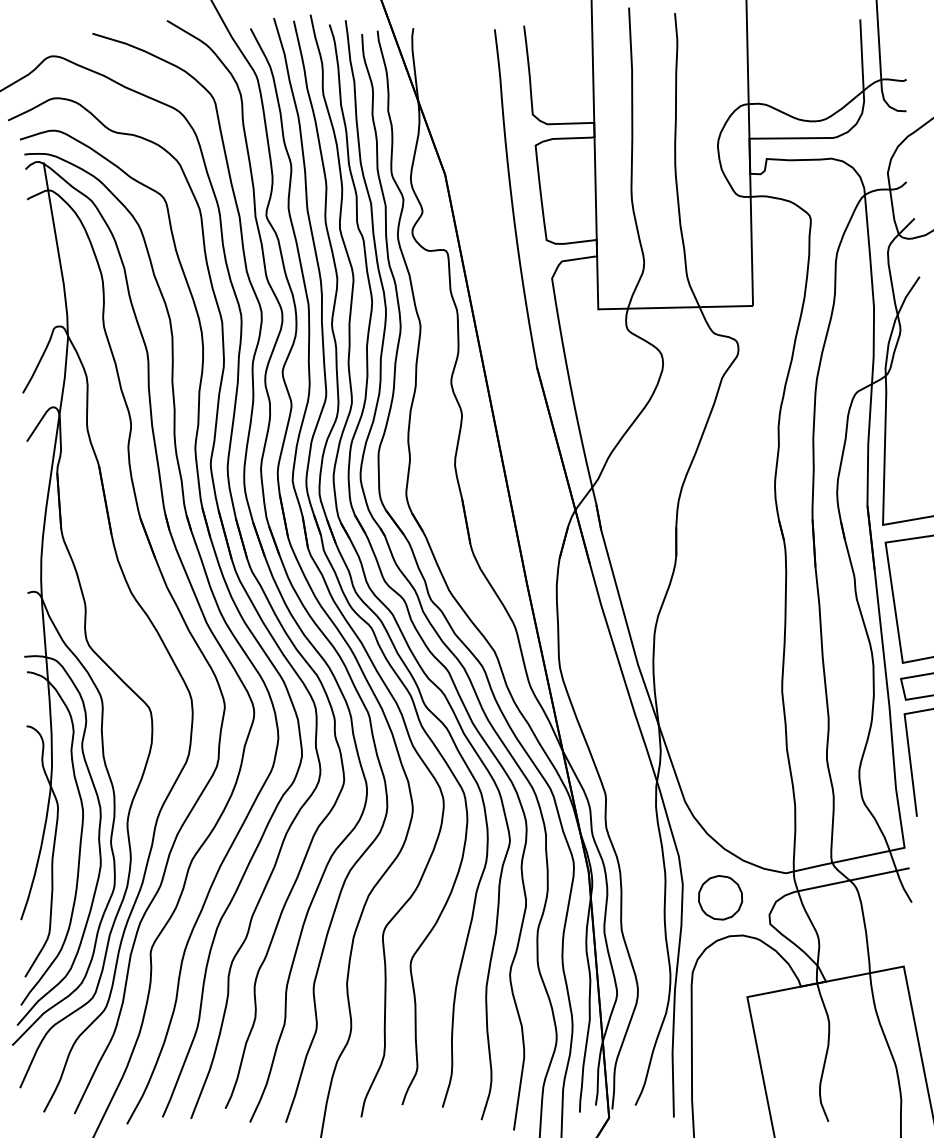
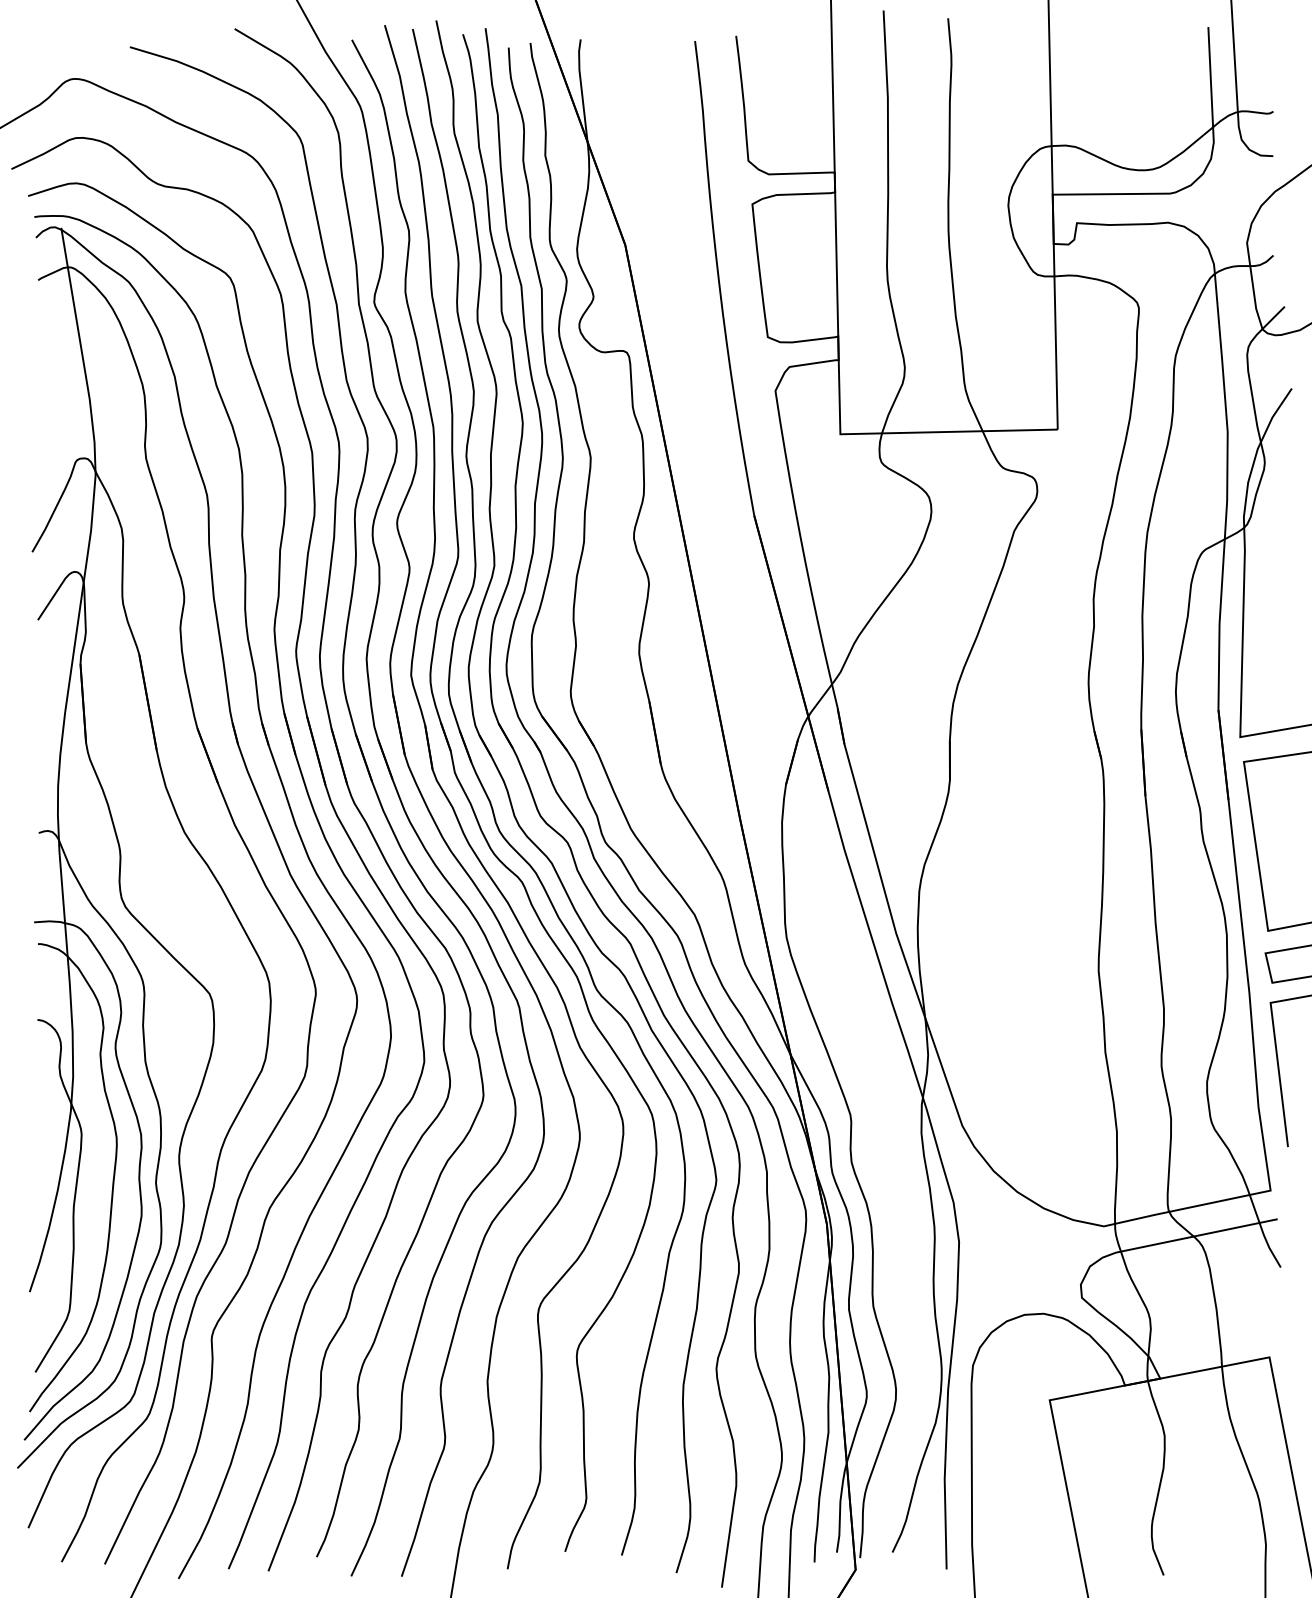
part: (720, 897) -> (1012, 1260), removed

